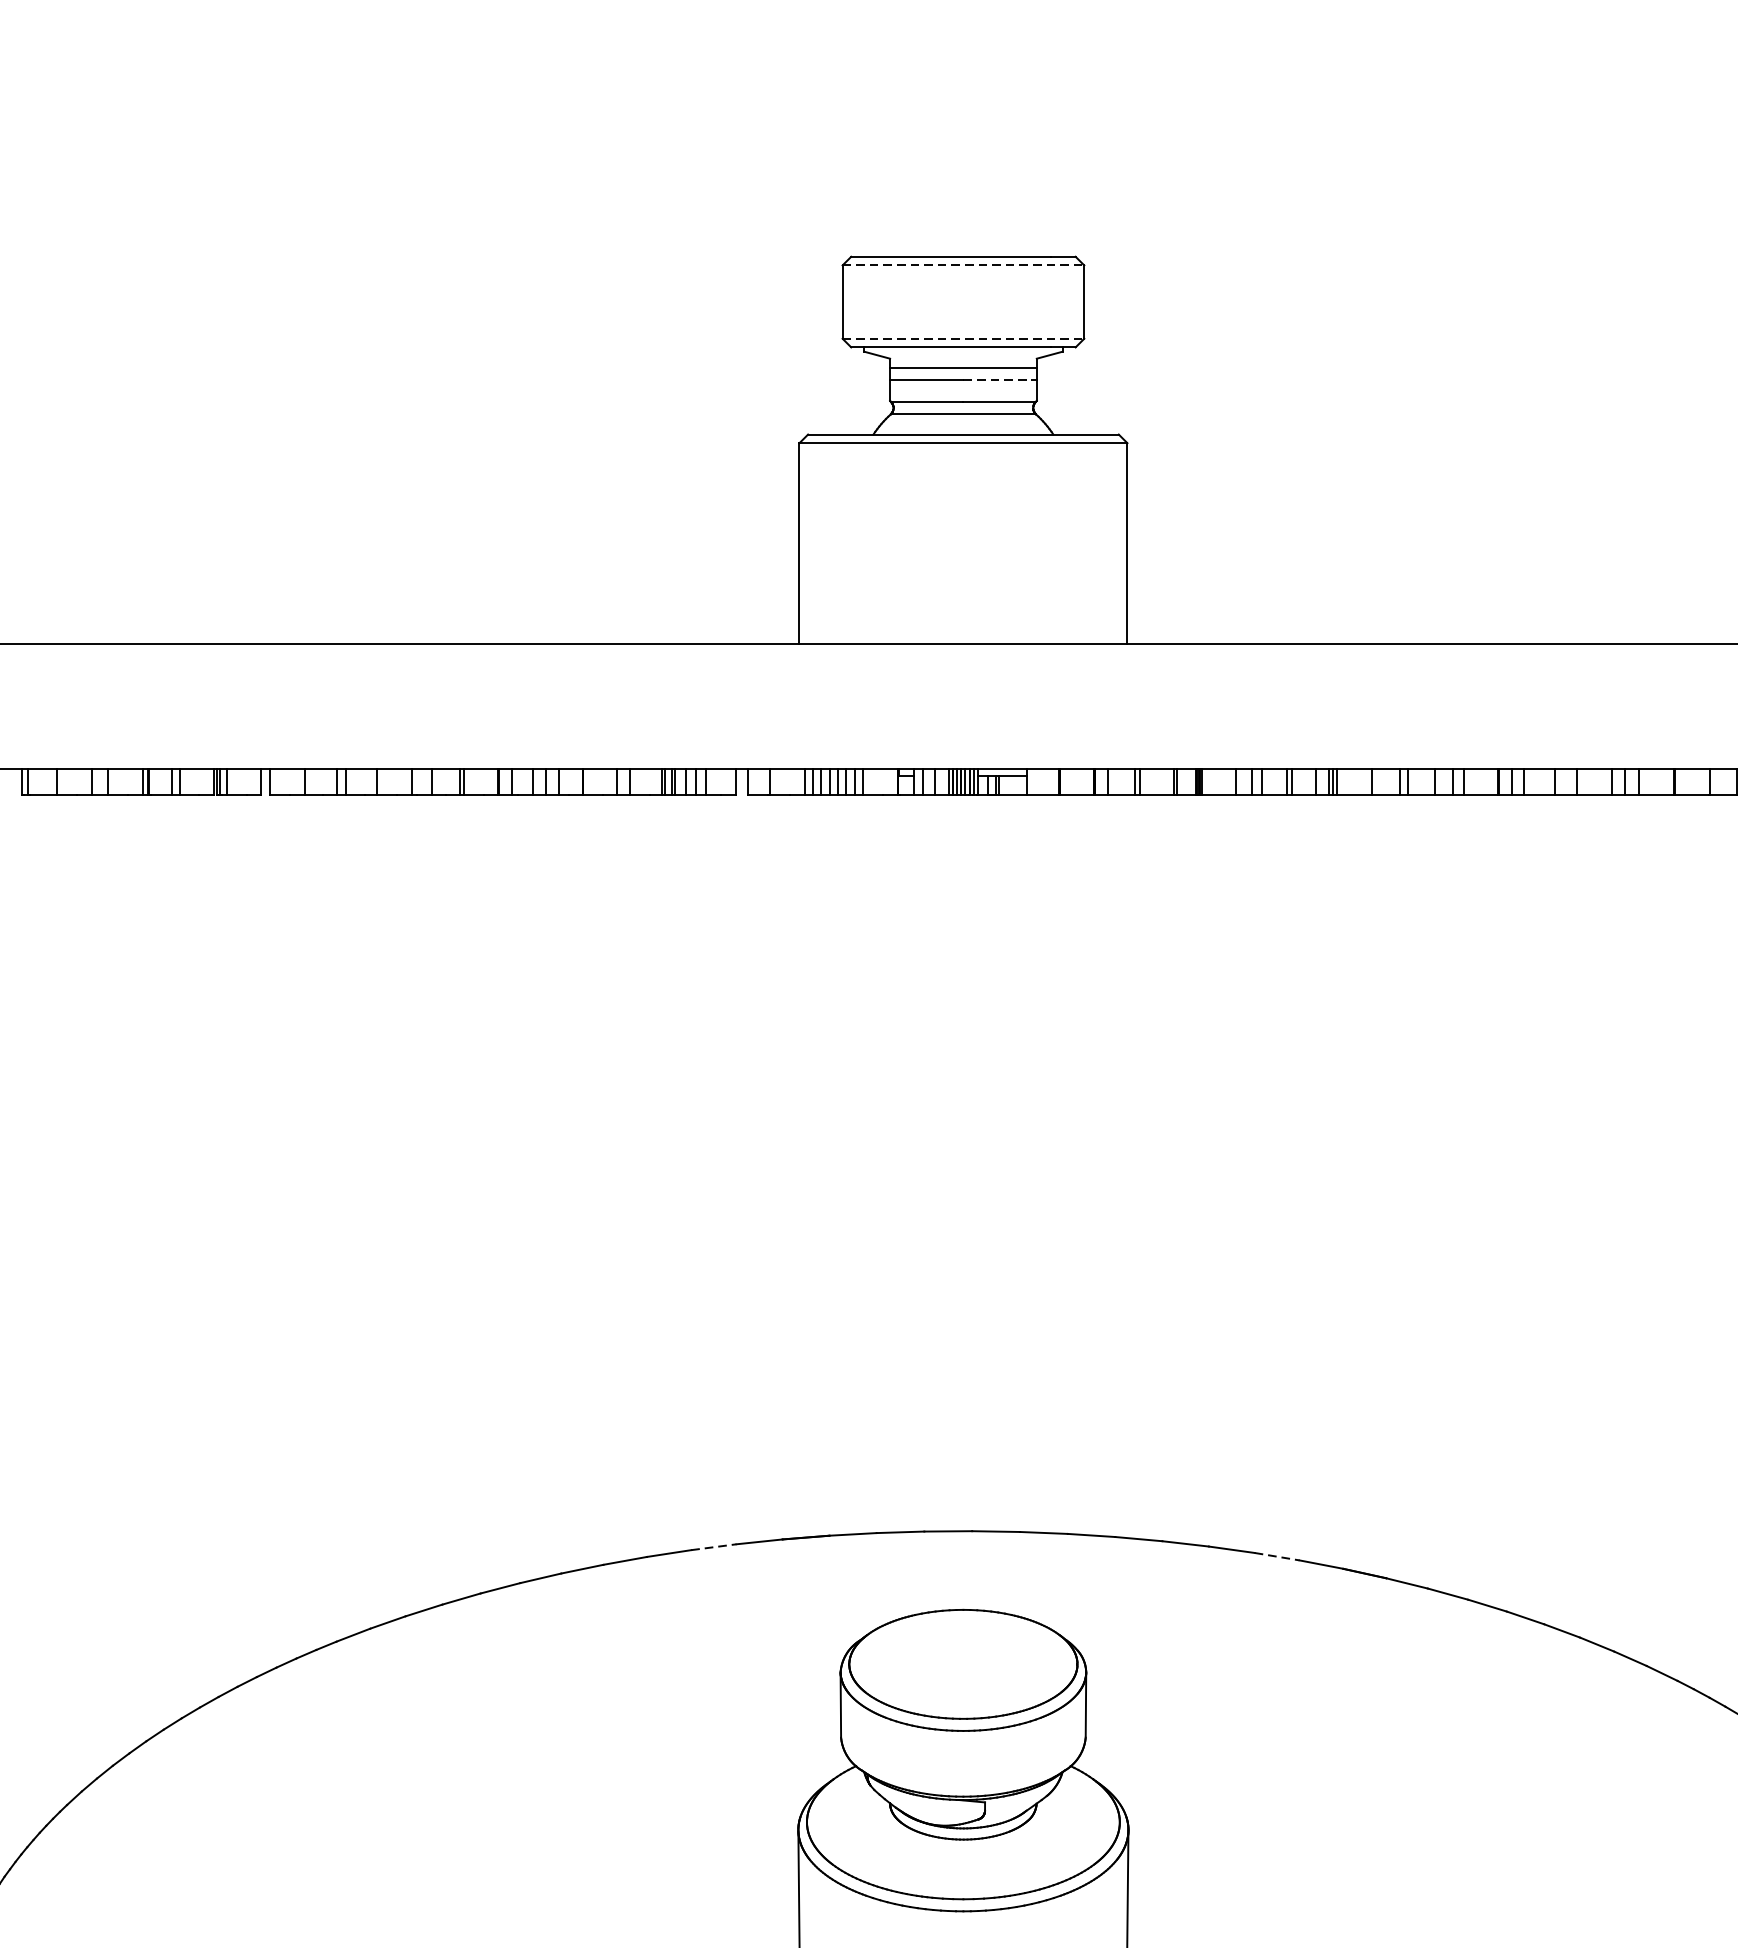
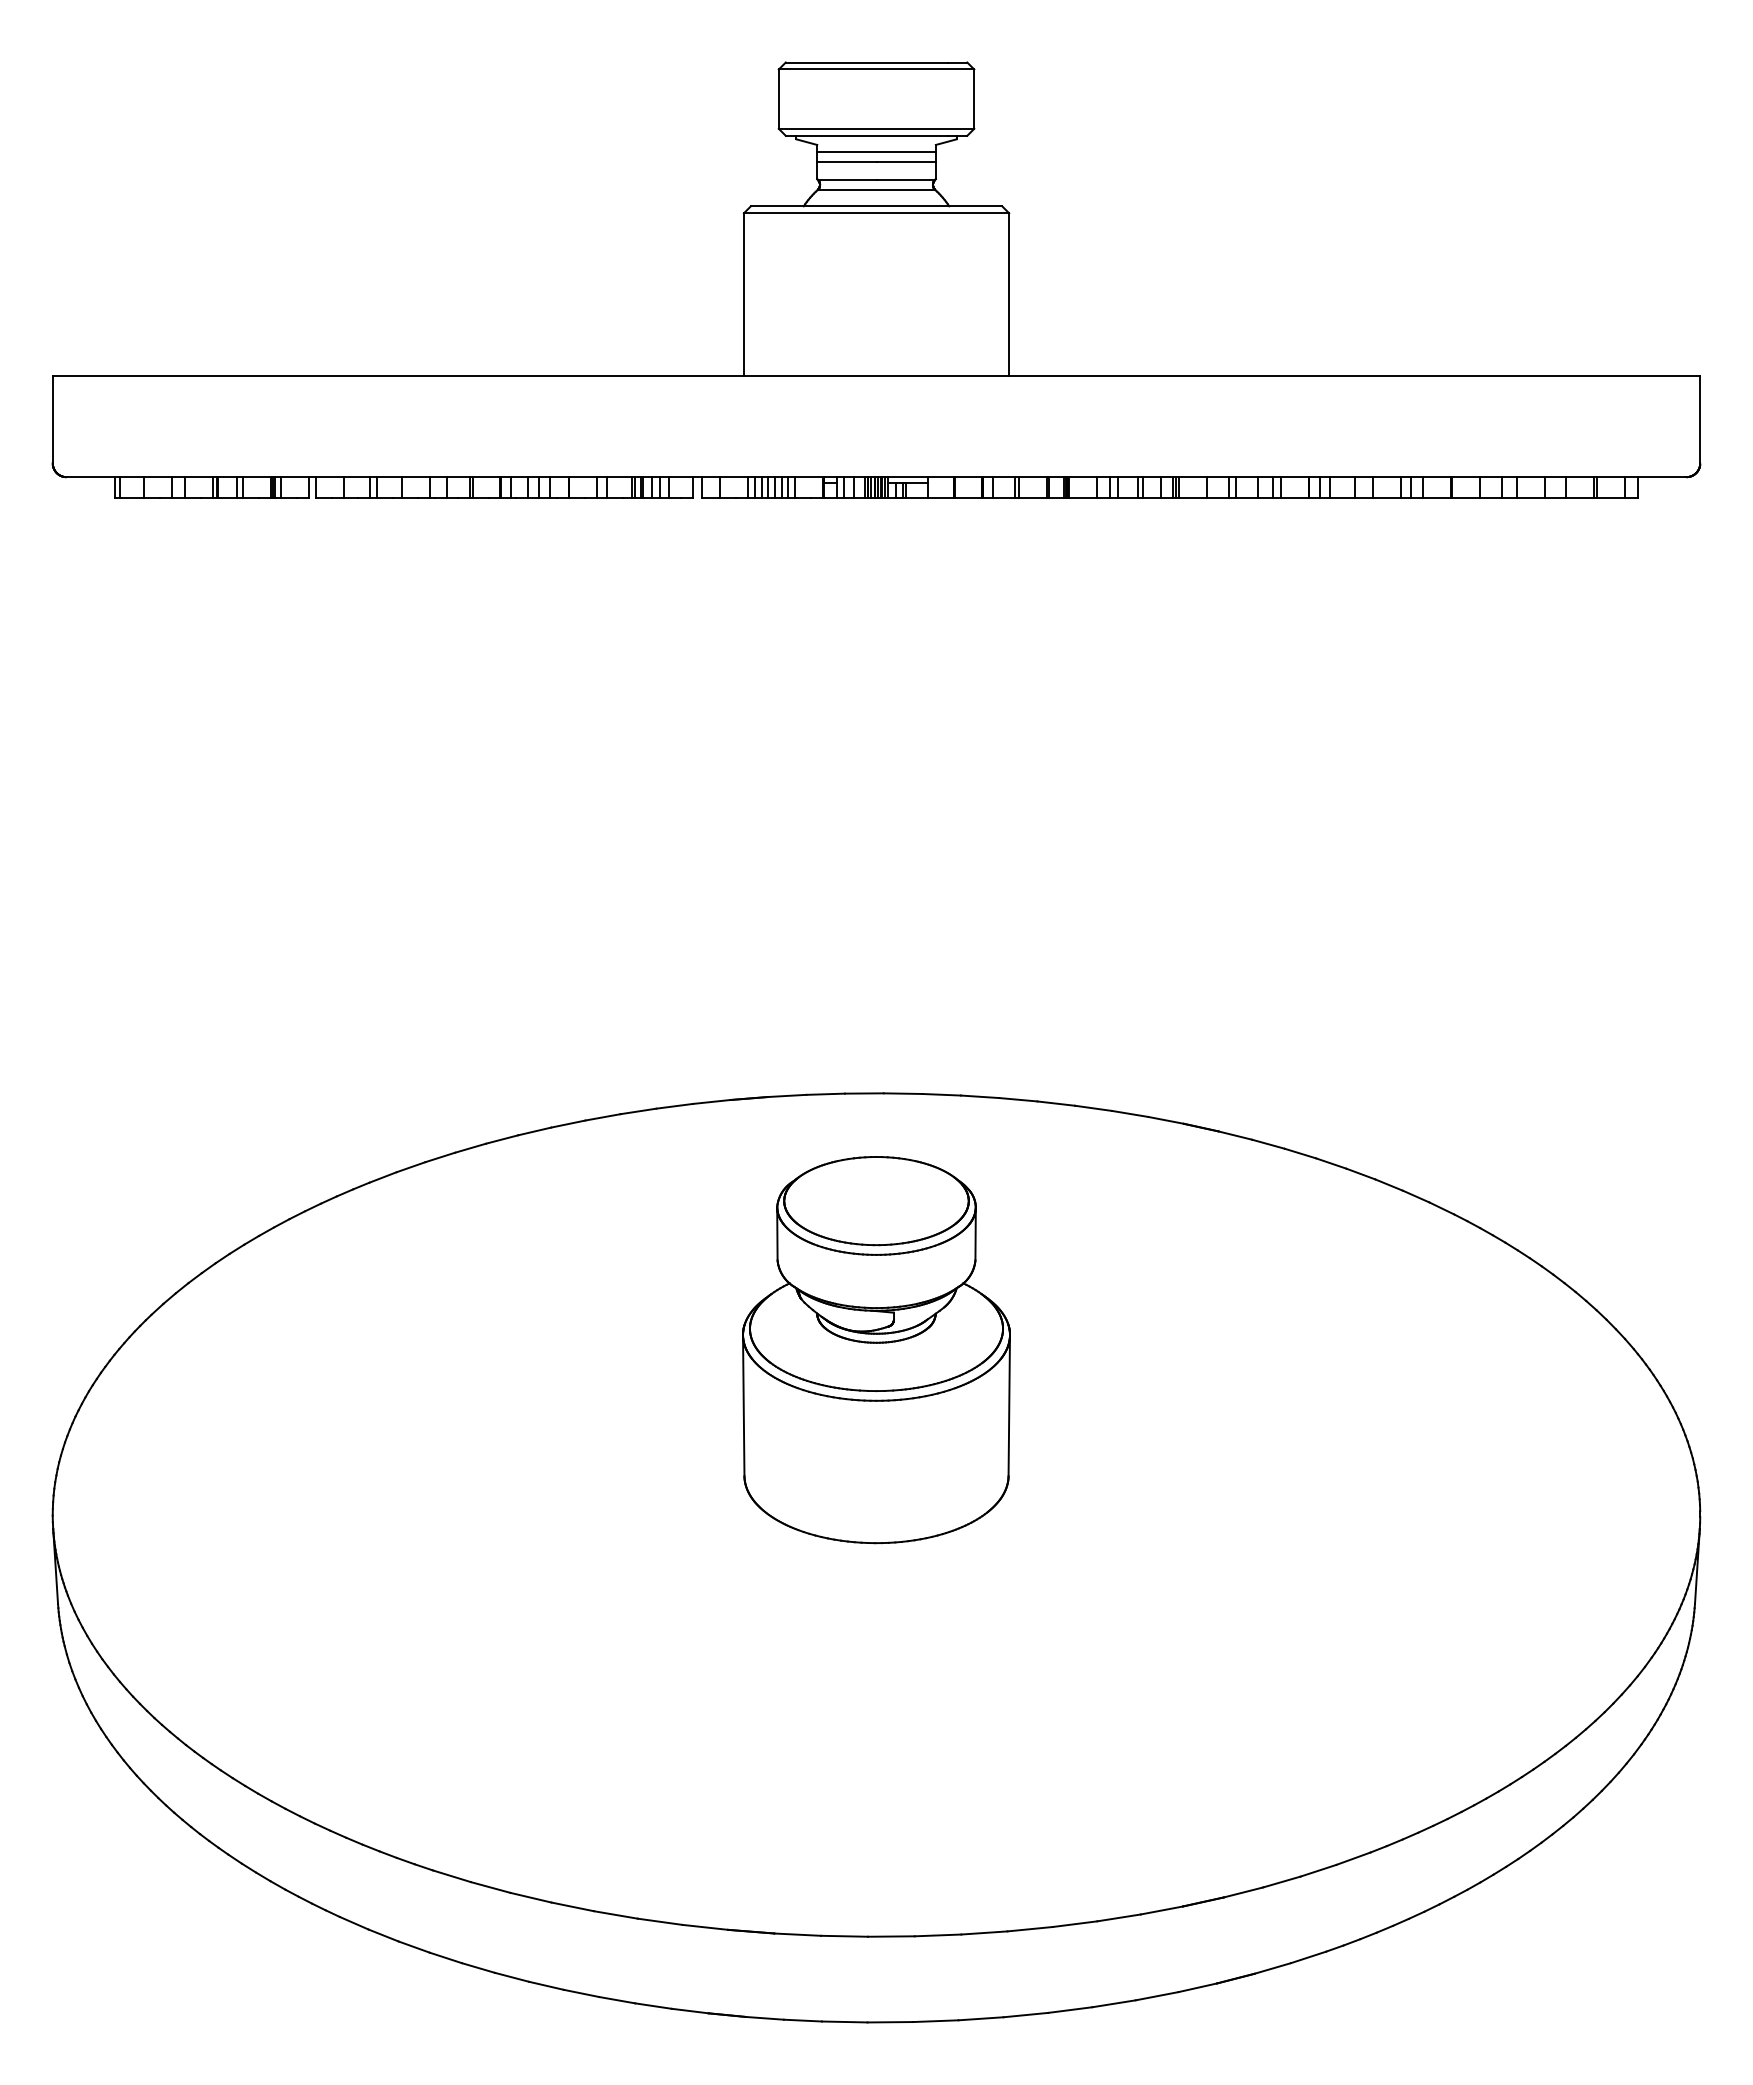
line: (963, 265) -> (876, 69), dashed -> solid
line: (963, 338) -> (876, 128), dashed -> solid
line: (1000, 380) -> (906, 162), dashed -> solid
line: (714, 1547) -> (675, 1106), dashed -> solid
line: (1277, 1557) -> (1130, 1114), dashed -> solid

